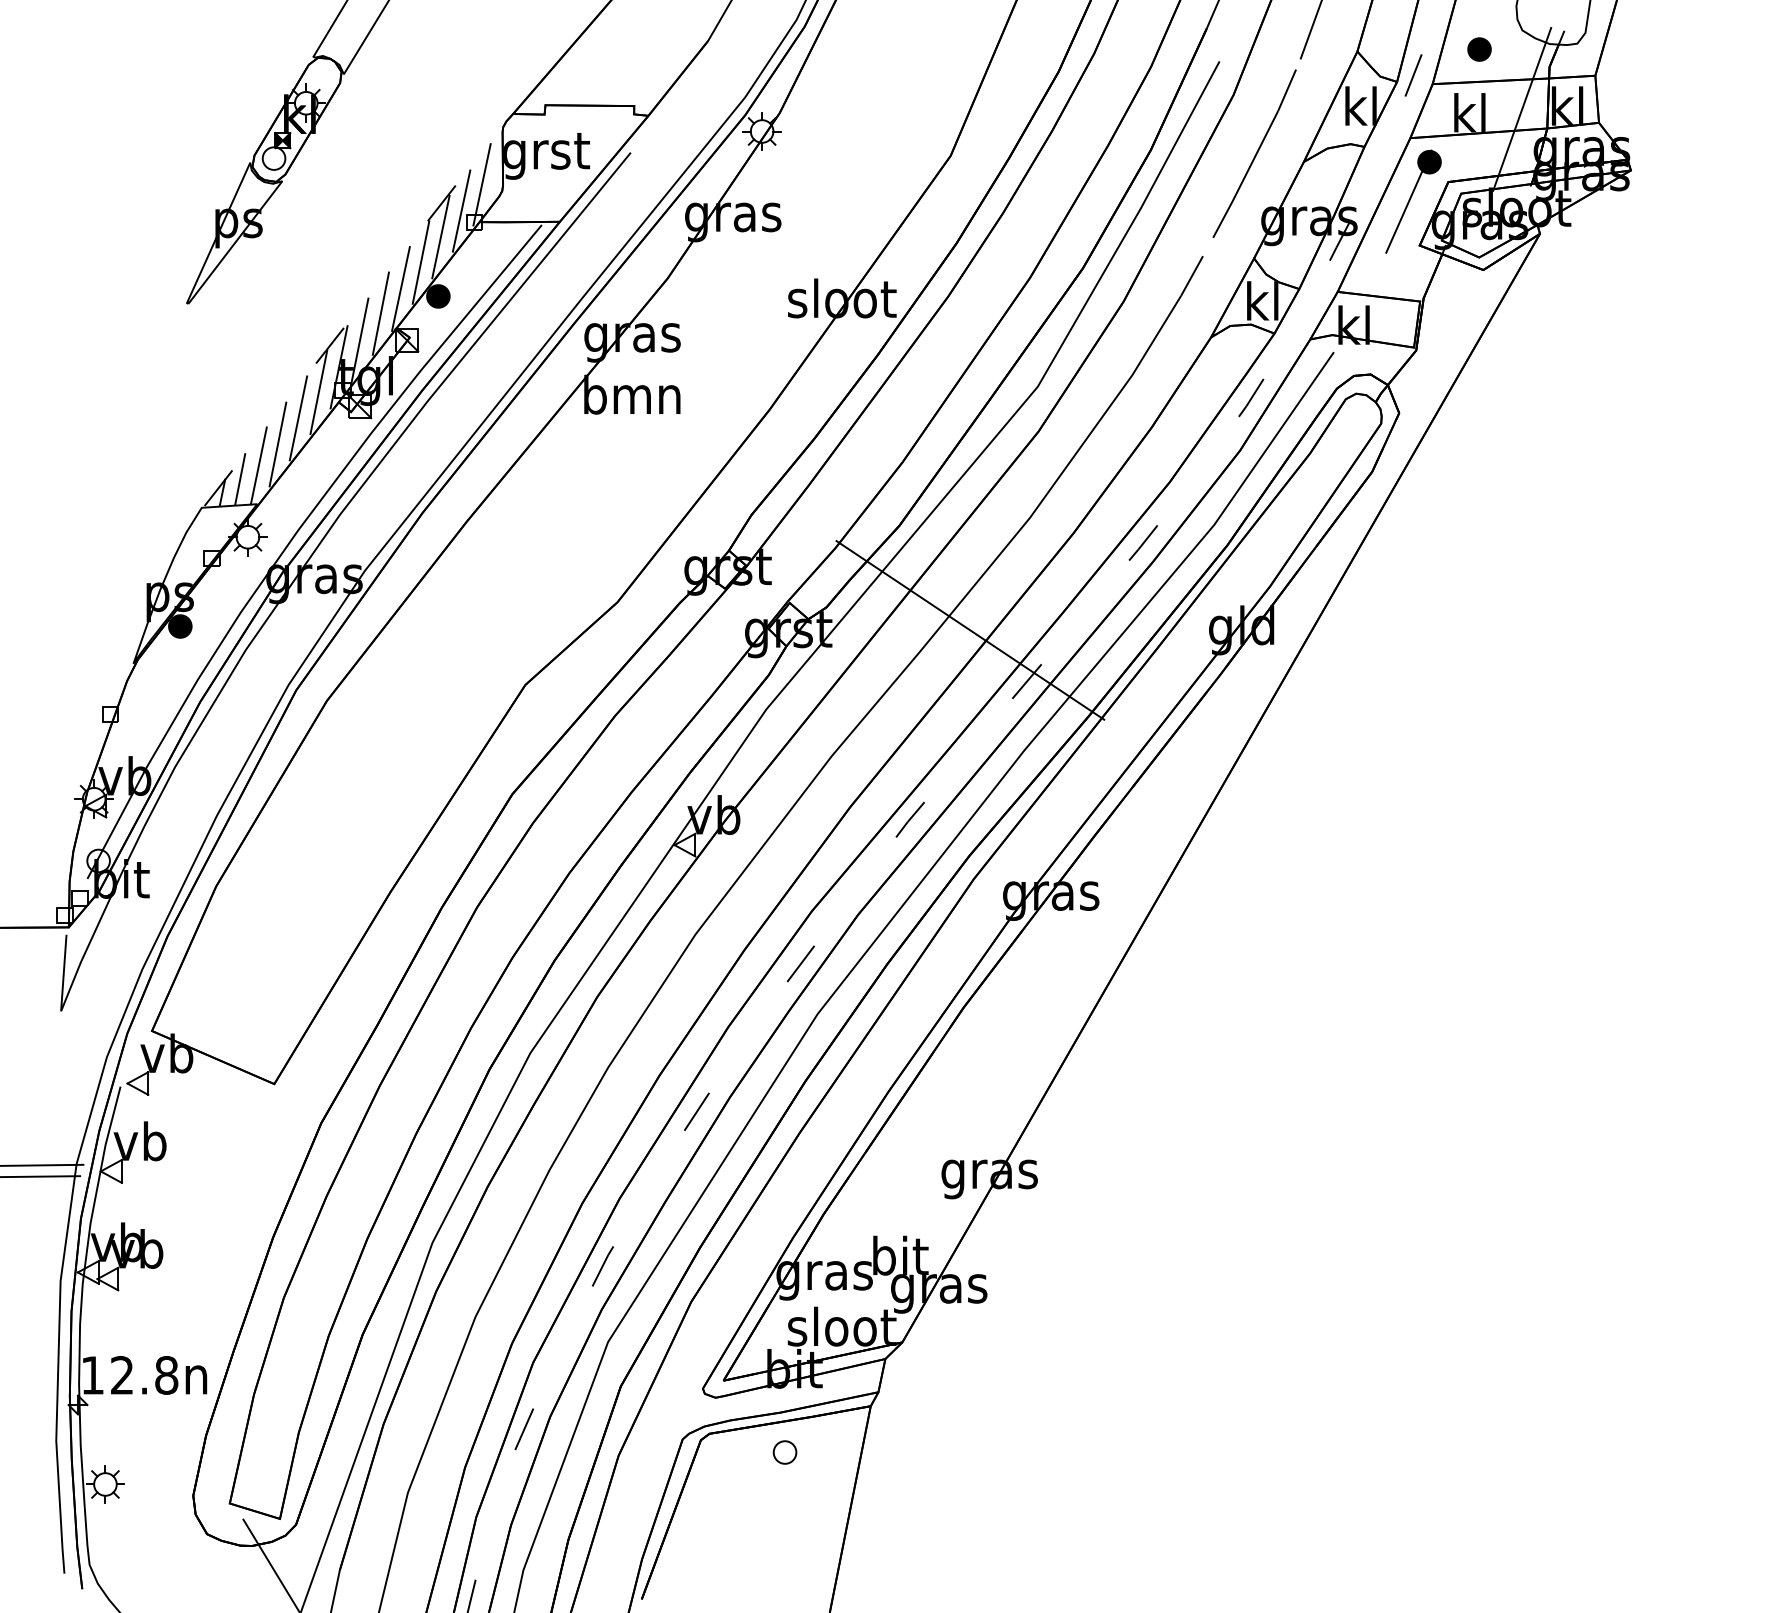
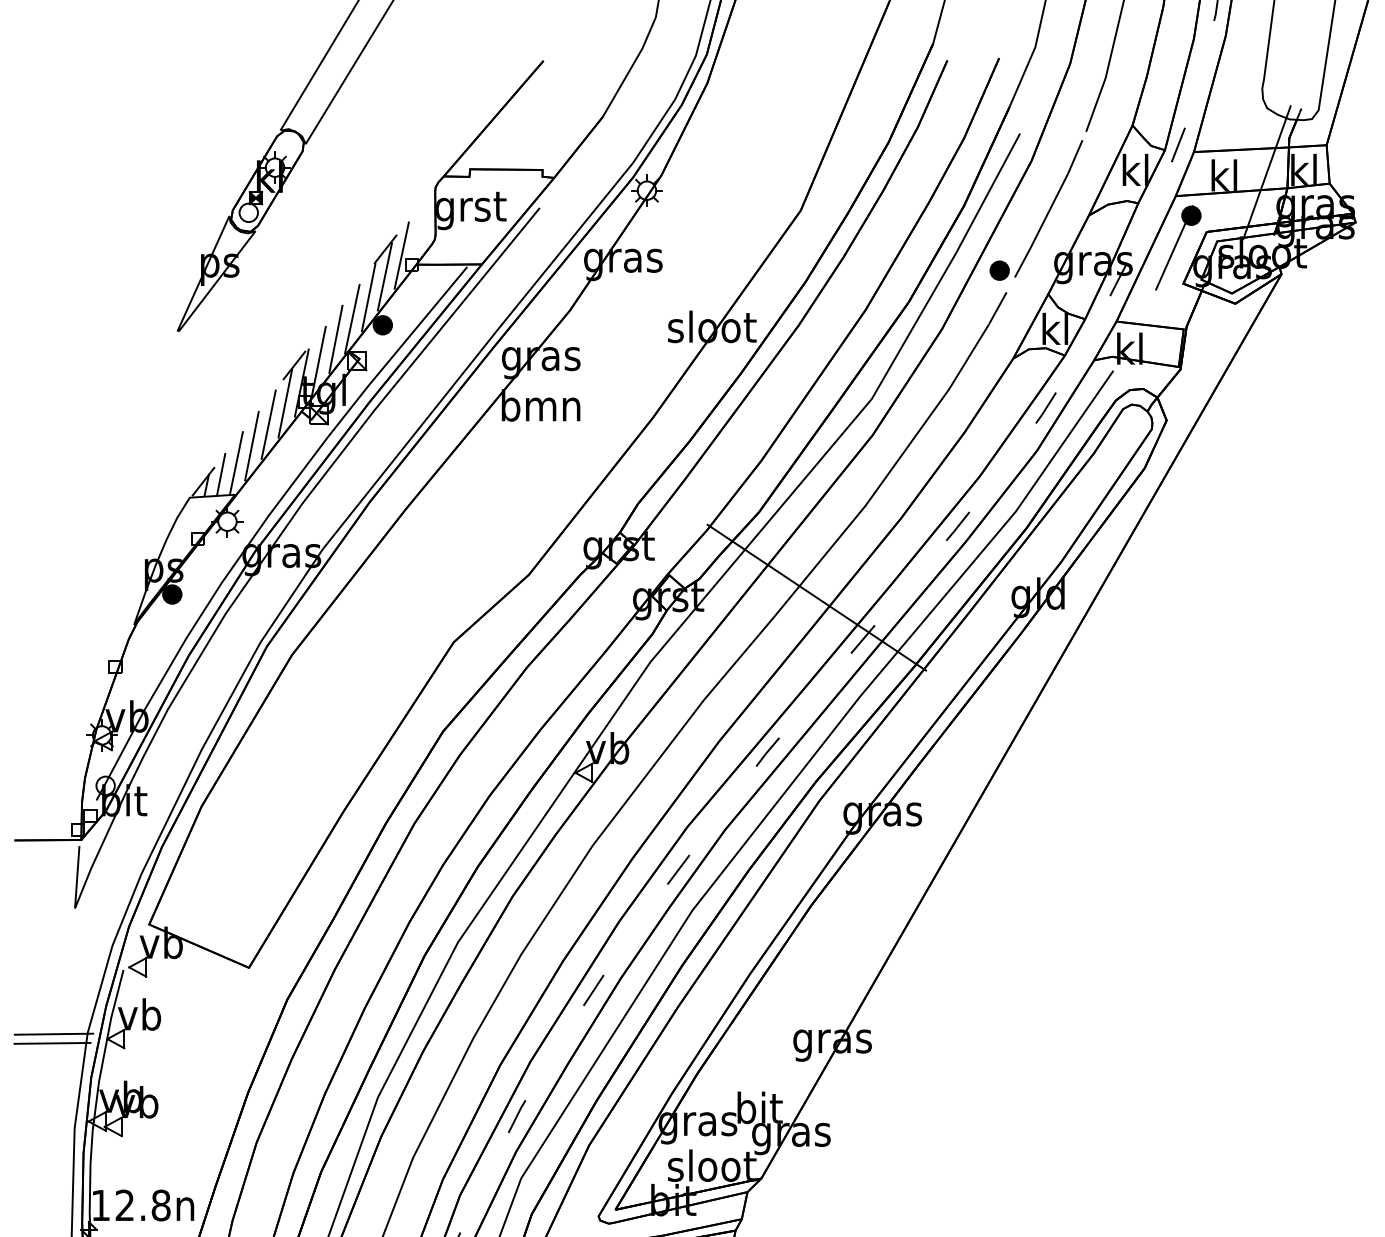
part: (1479, 49) -> (999, 270), moved
line: (481, 184) -> (418, 233), removed

